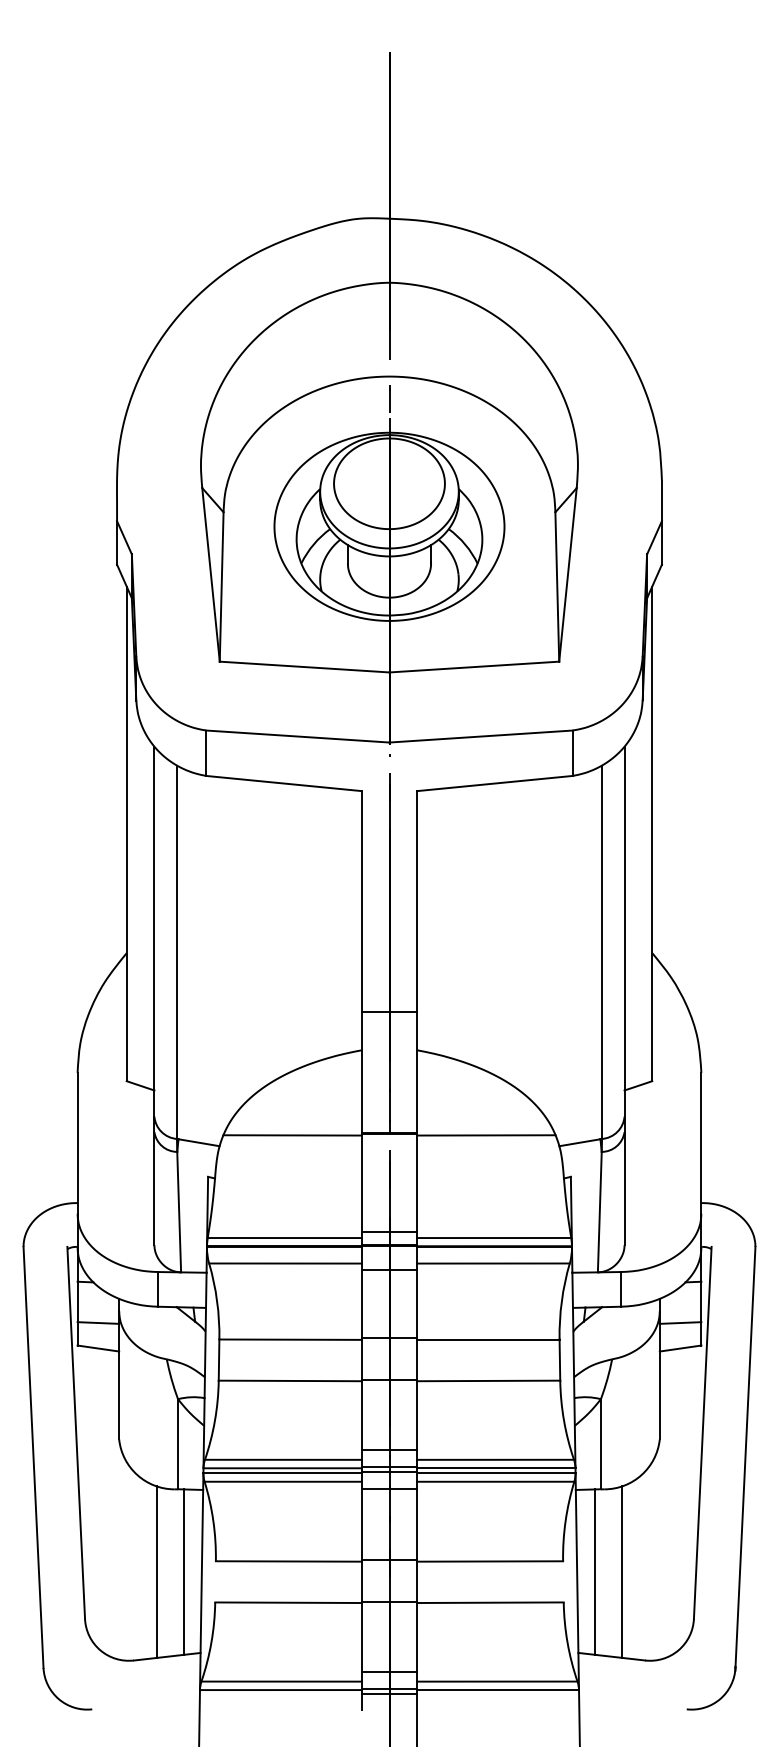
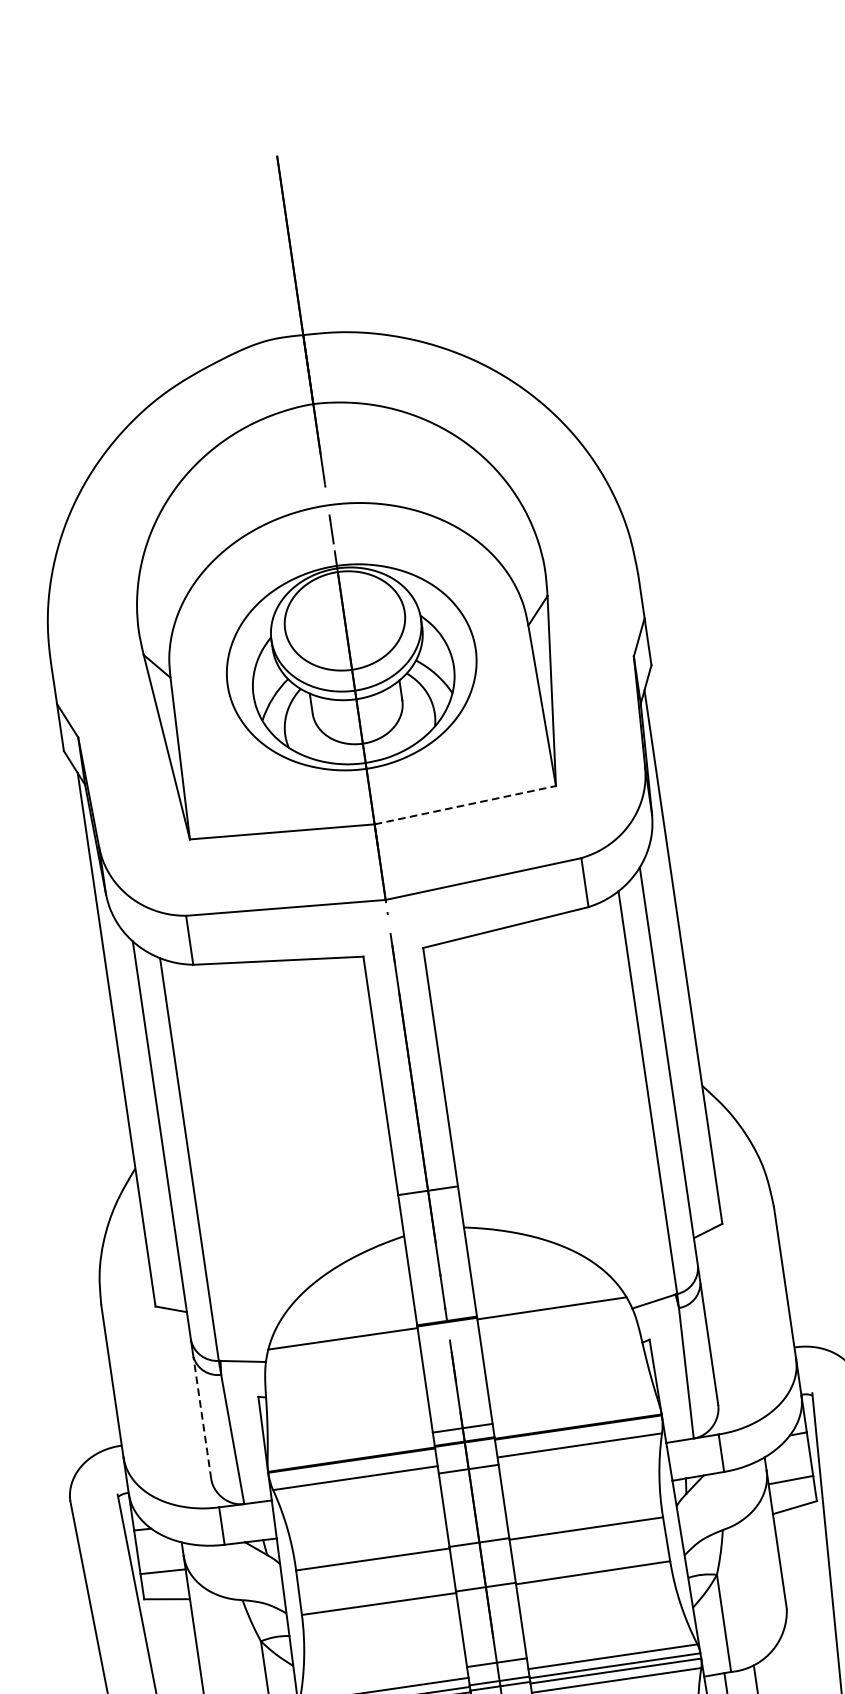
line: (474, 667) -> (465, 805), solid -> dashed
line: (154, 1188) -> (202, 1417), solid -> dashed
line: (284, 1238) -> (350, 1451), removed
line: (494, 1238) -> (576, 1418), removed

